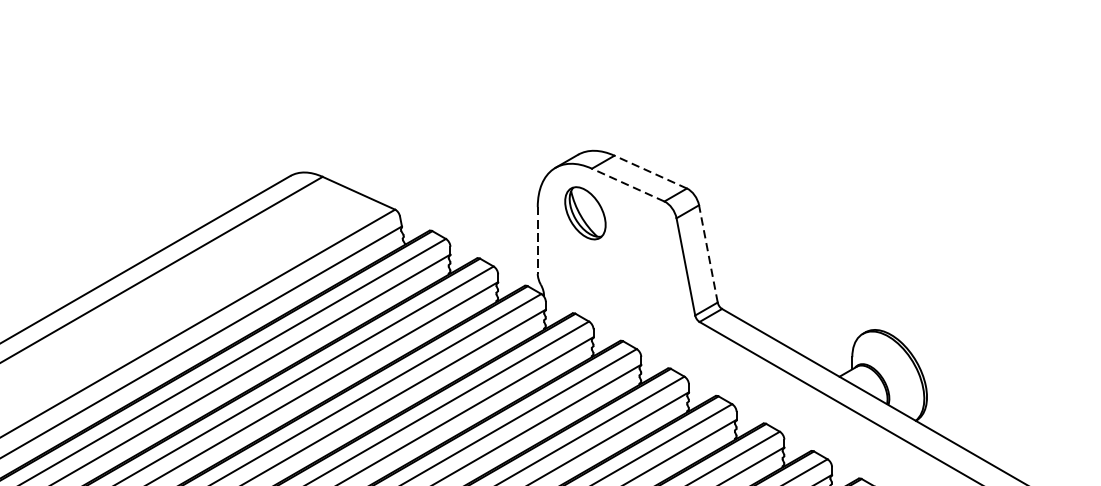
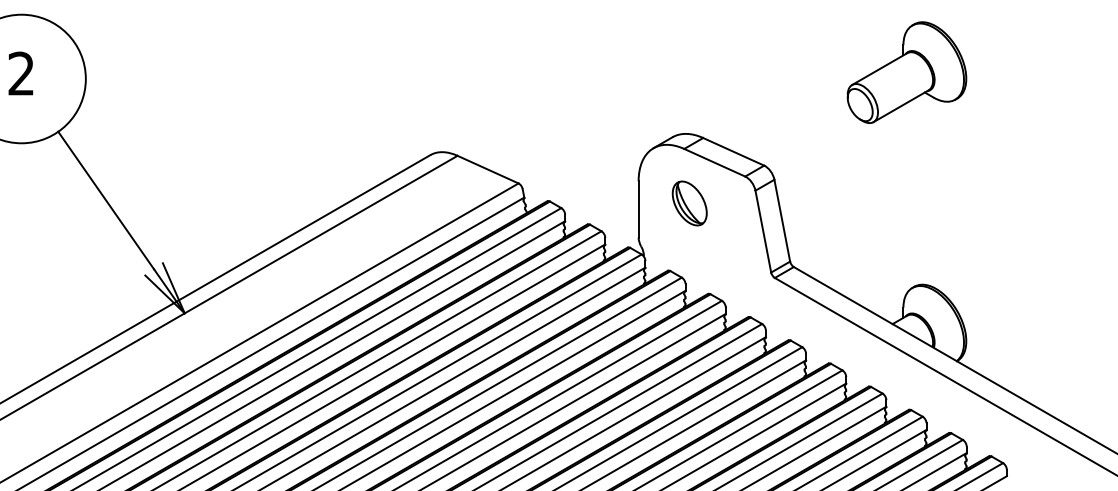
part: (855, 77) -> (906, 72), added
line: (650, 171) -> (733, 151), dashed -> solid
line: (627, 184) -> (714, 162), dashed -> solid
part: (585, 213) -> (689, 203), moved
line: (537, 240) -> (638, 209), dashed -> solid
line: (708, 253) -> (782, 220), dashed -> solid

